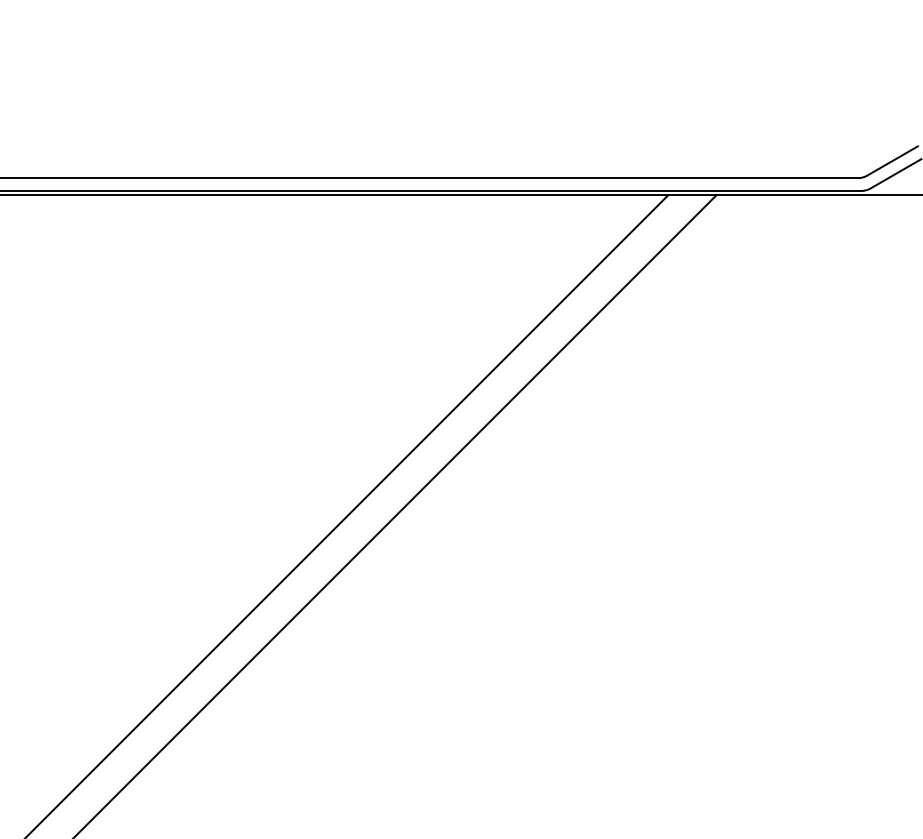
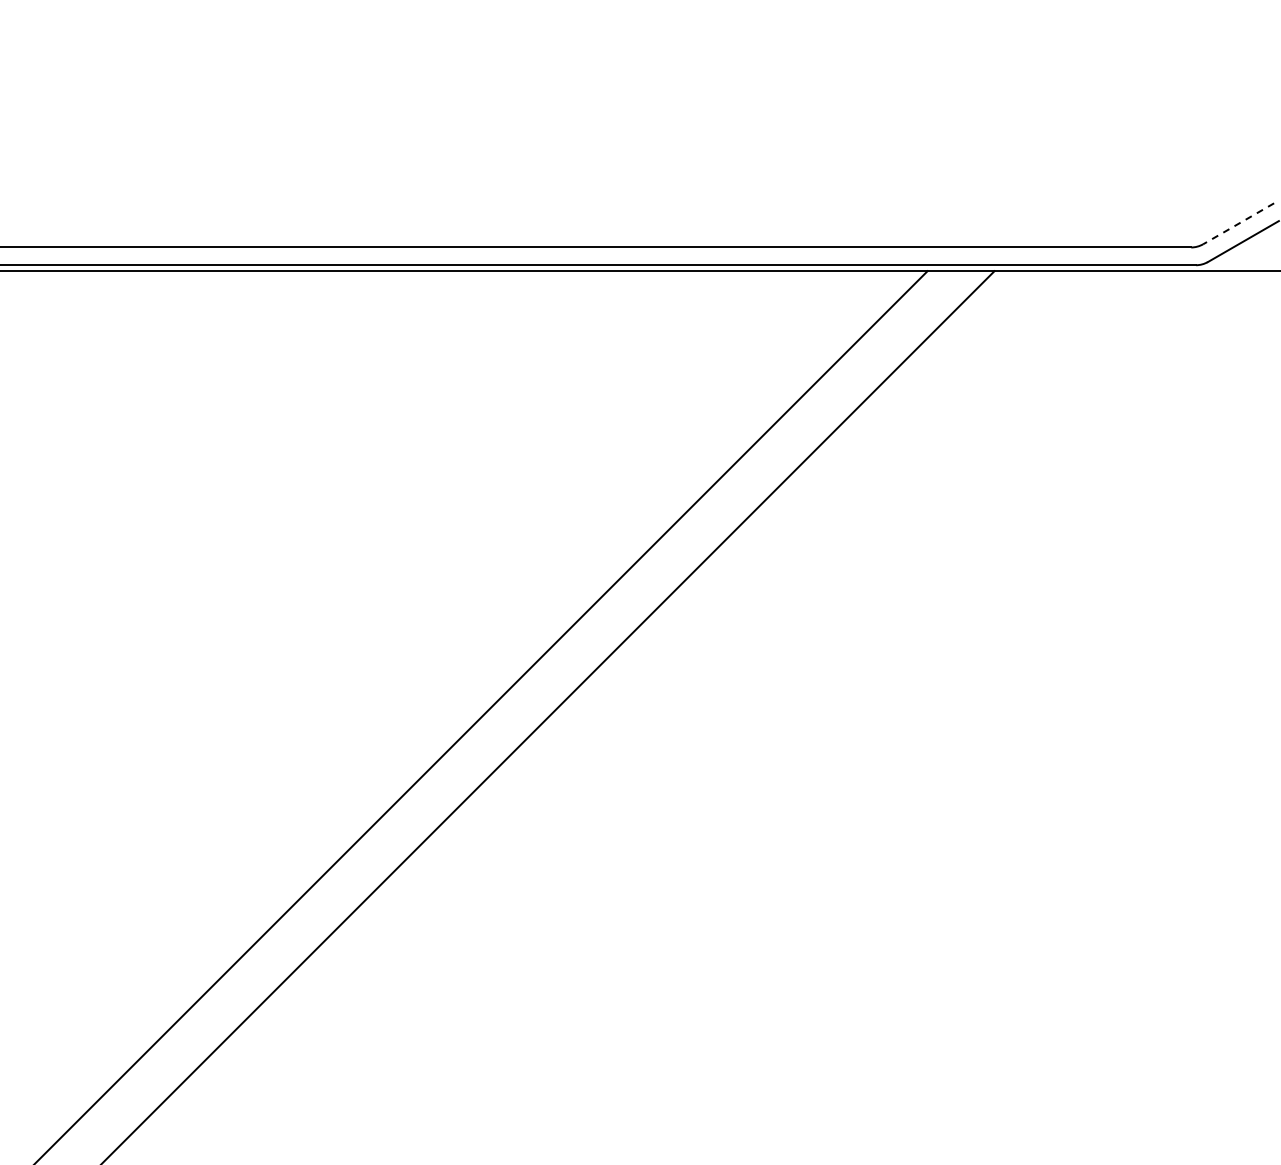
line: (892, 161) -> (1238, 224), solid -> dashed

